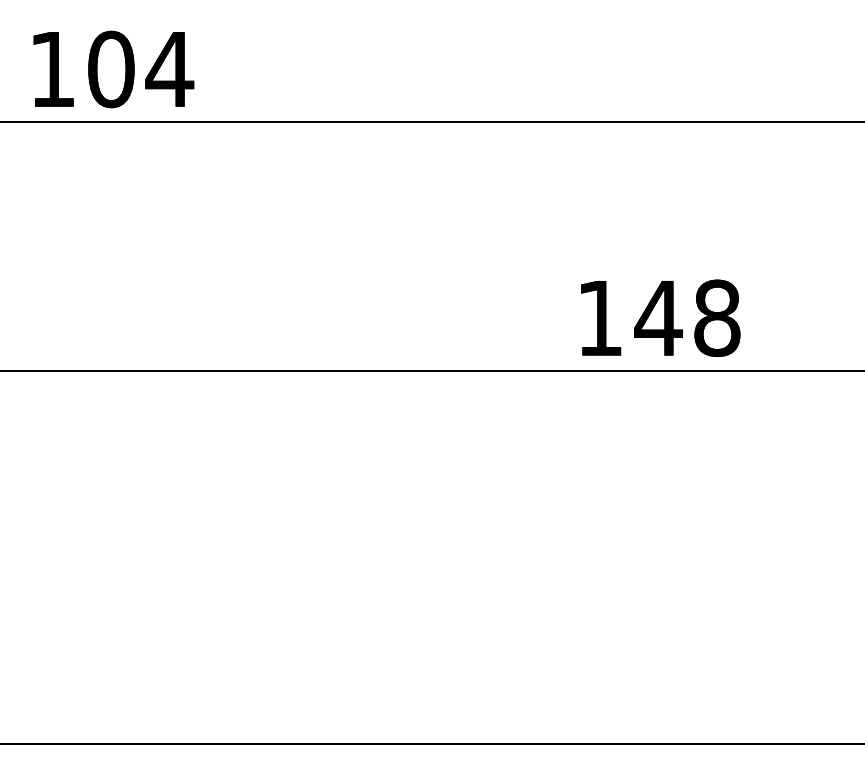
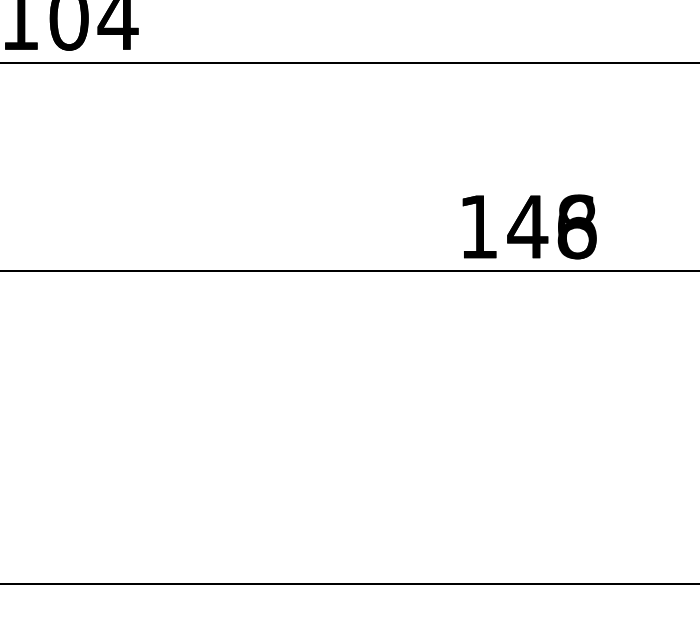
text: (717, 317) -> (577, 226), 148 -> 146

